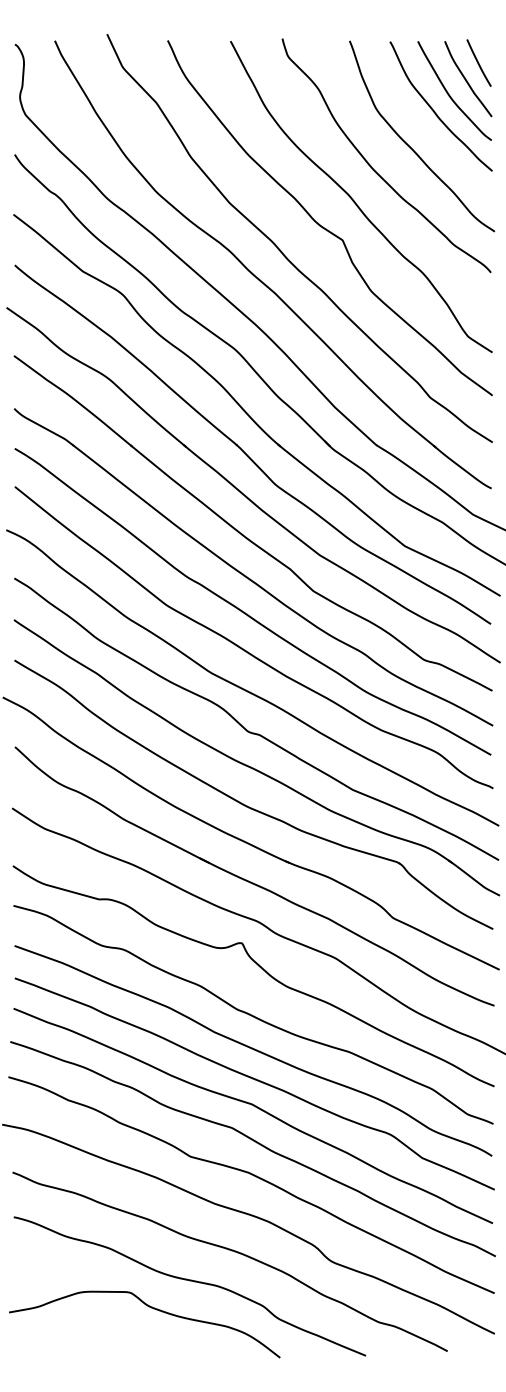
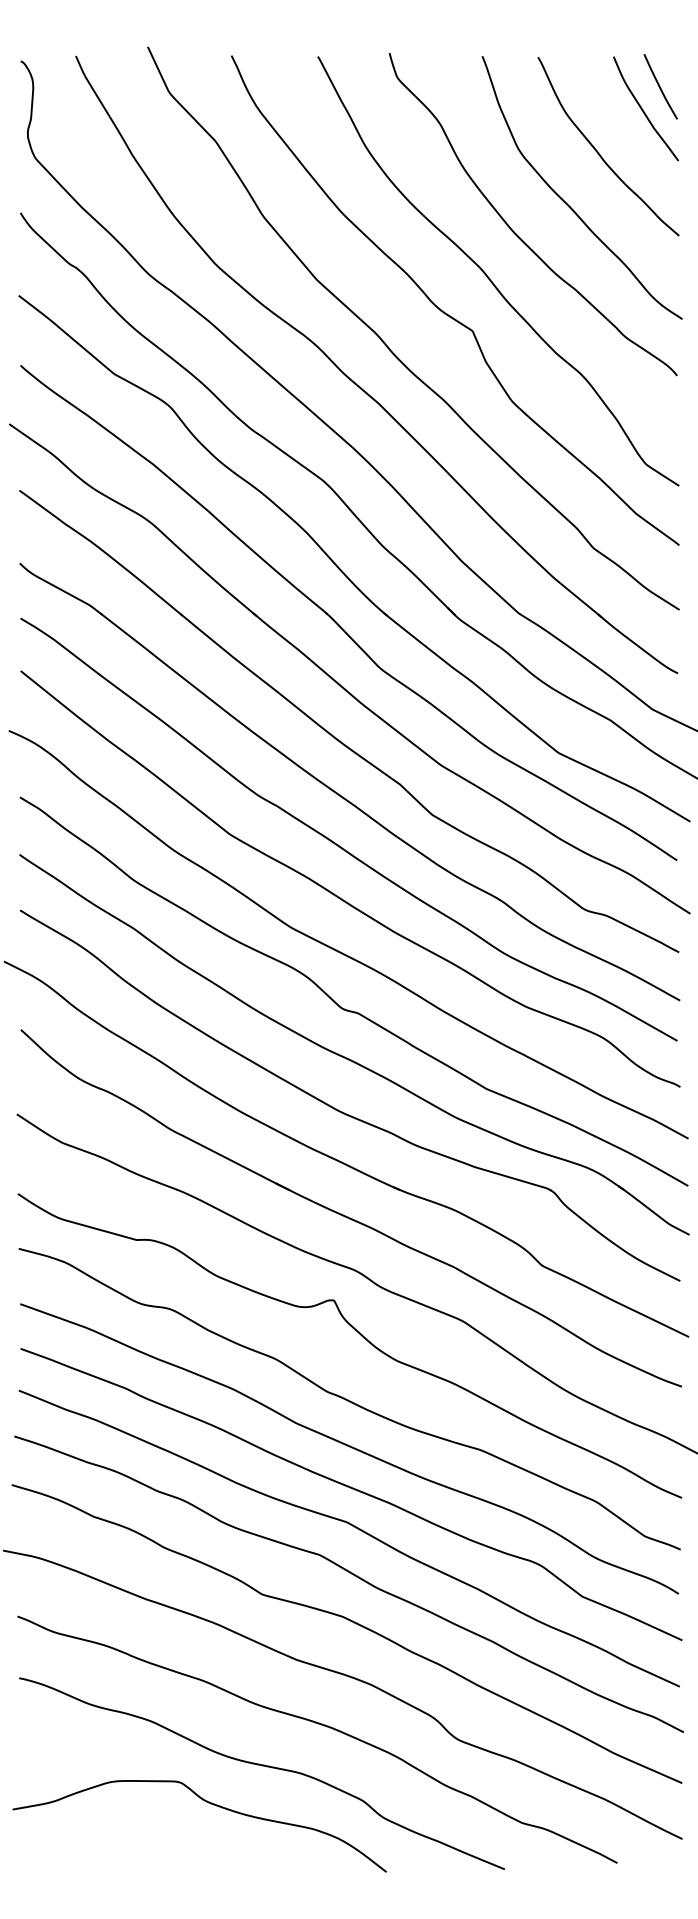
curve: (448, 92) -> (618, 127), removed

